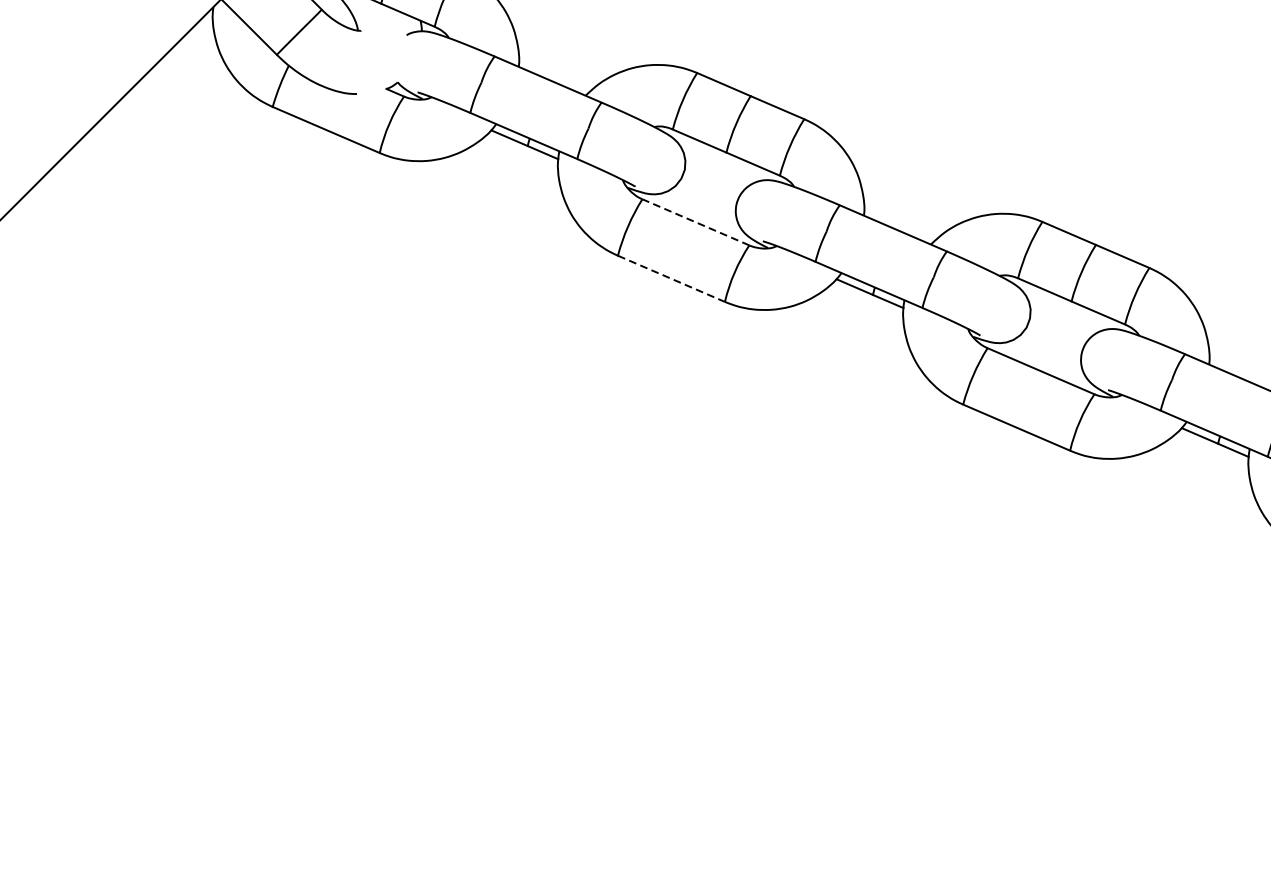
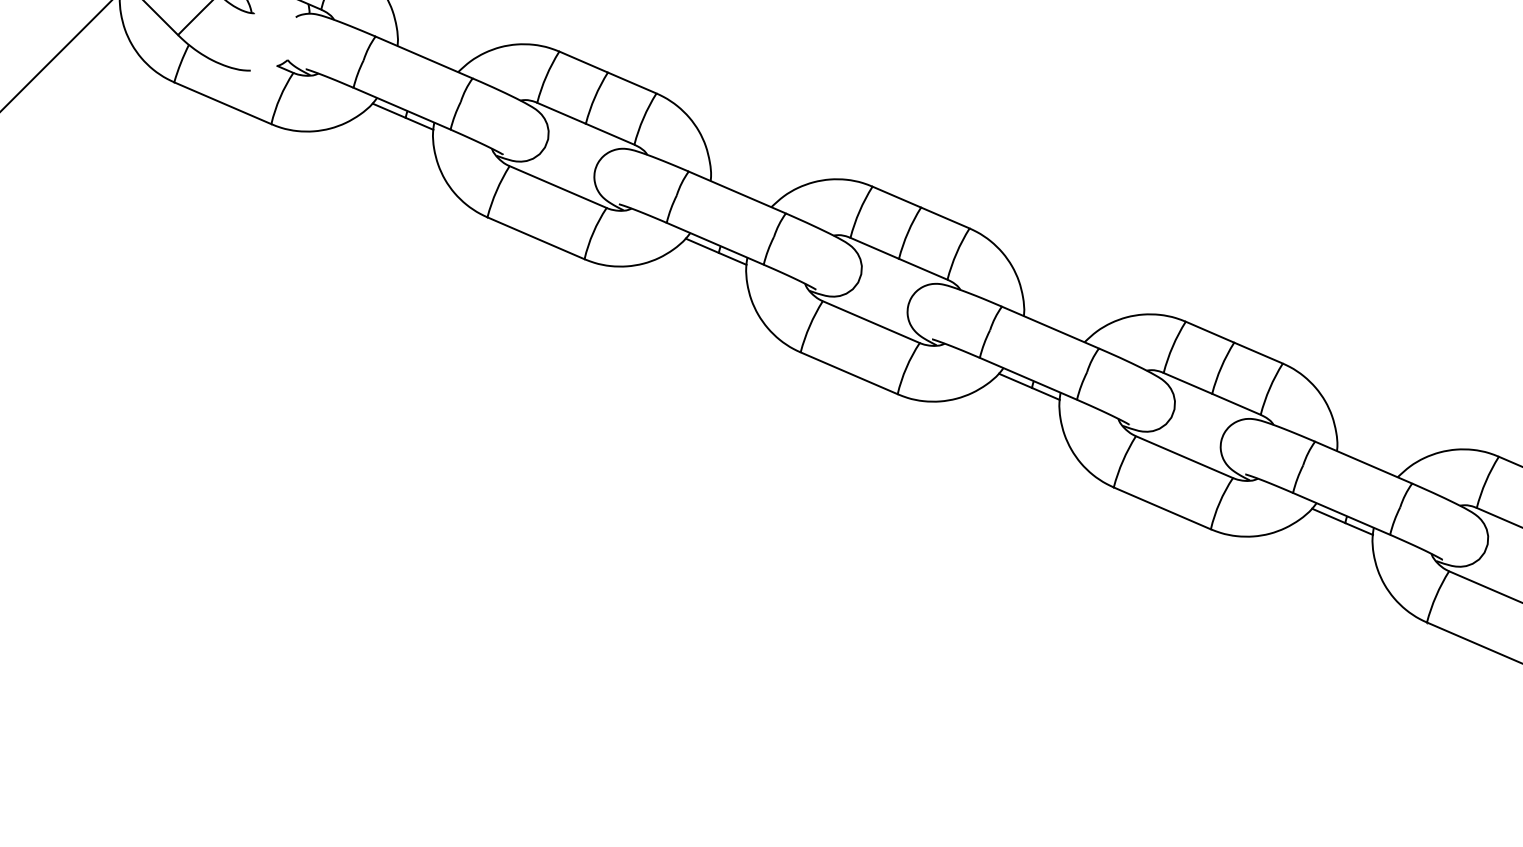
line: (696, 222) -> (558, 187), dashed -> solid
line: (671, 279) -> (536, 238), dashed -> solid

